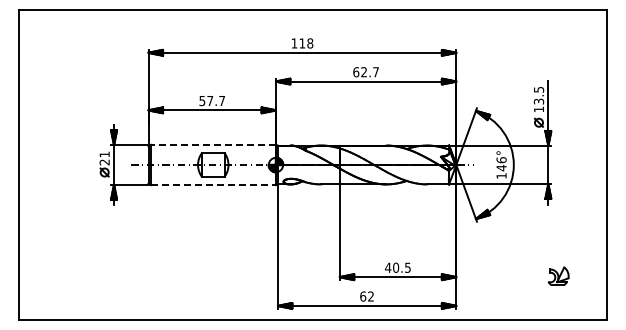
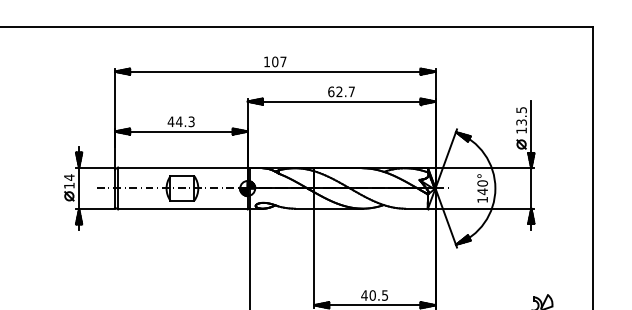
text: (306, 43) -> (279, 61), 118 -> 107
text: (211, 100) -> (180, 121), 57.7 -> 44.3
line: (213, 144) -> (182, 167), dashed -> solid
text: (104, 158) -> (69, 181), 21 -> 14
text: (501, 159) -> (482, 182), 146° -> 140°
line: (214, 185) -> (183, 209), dashed -> solid

